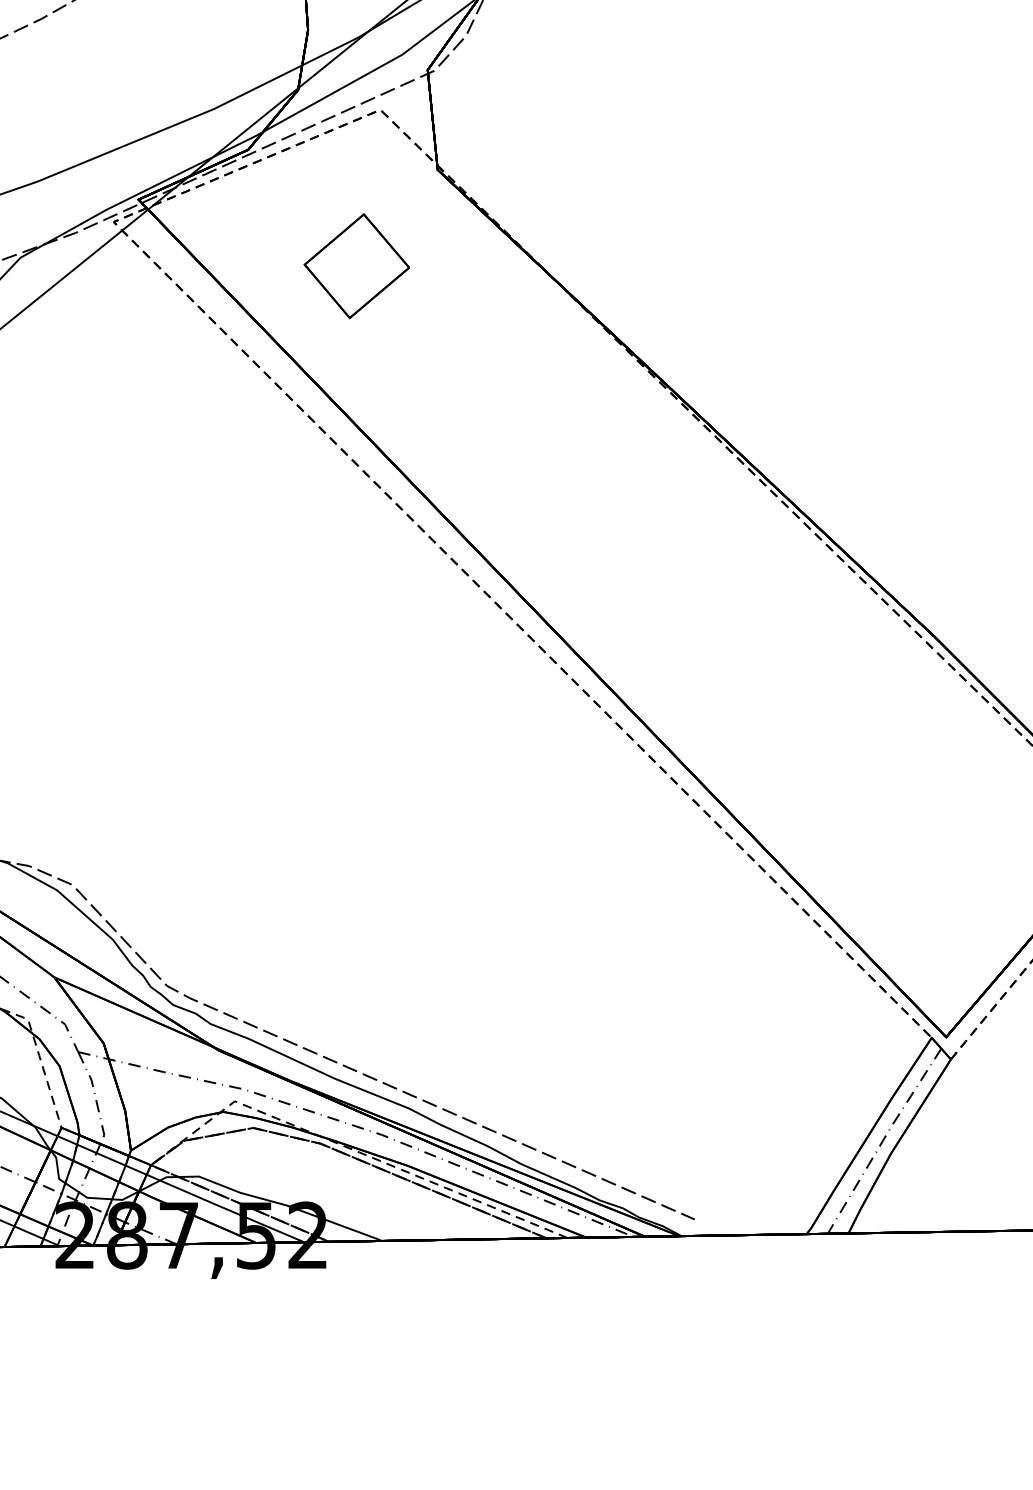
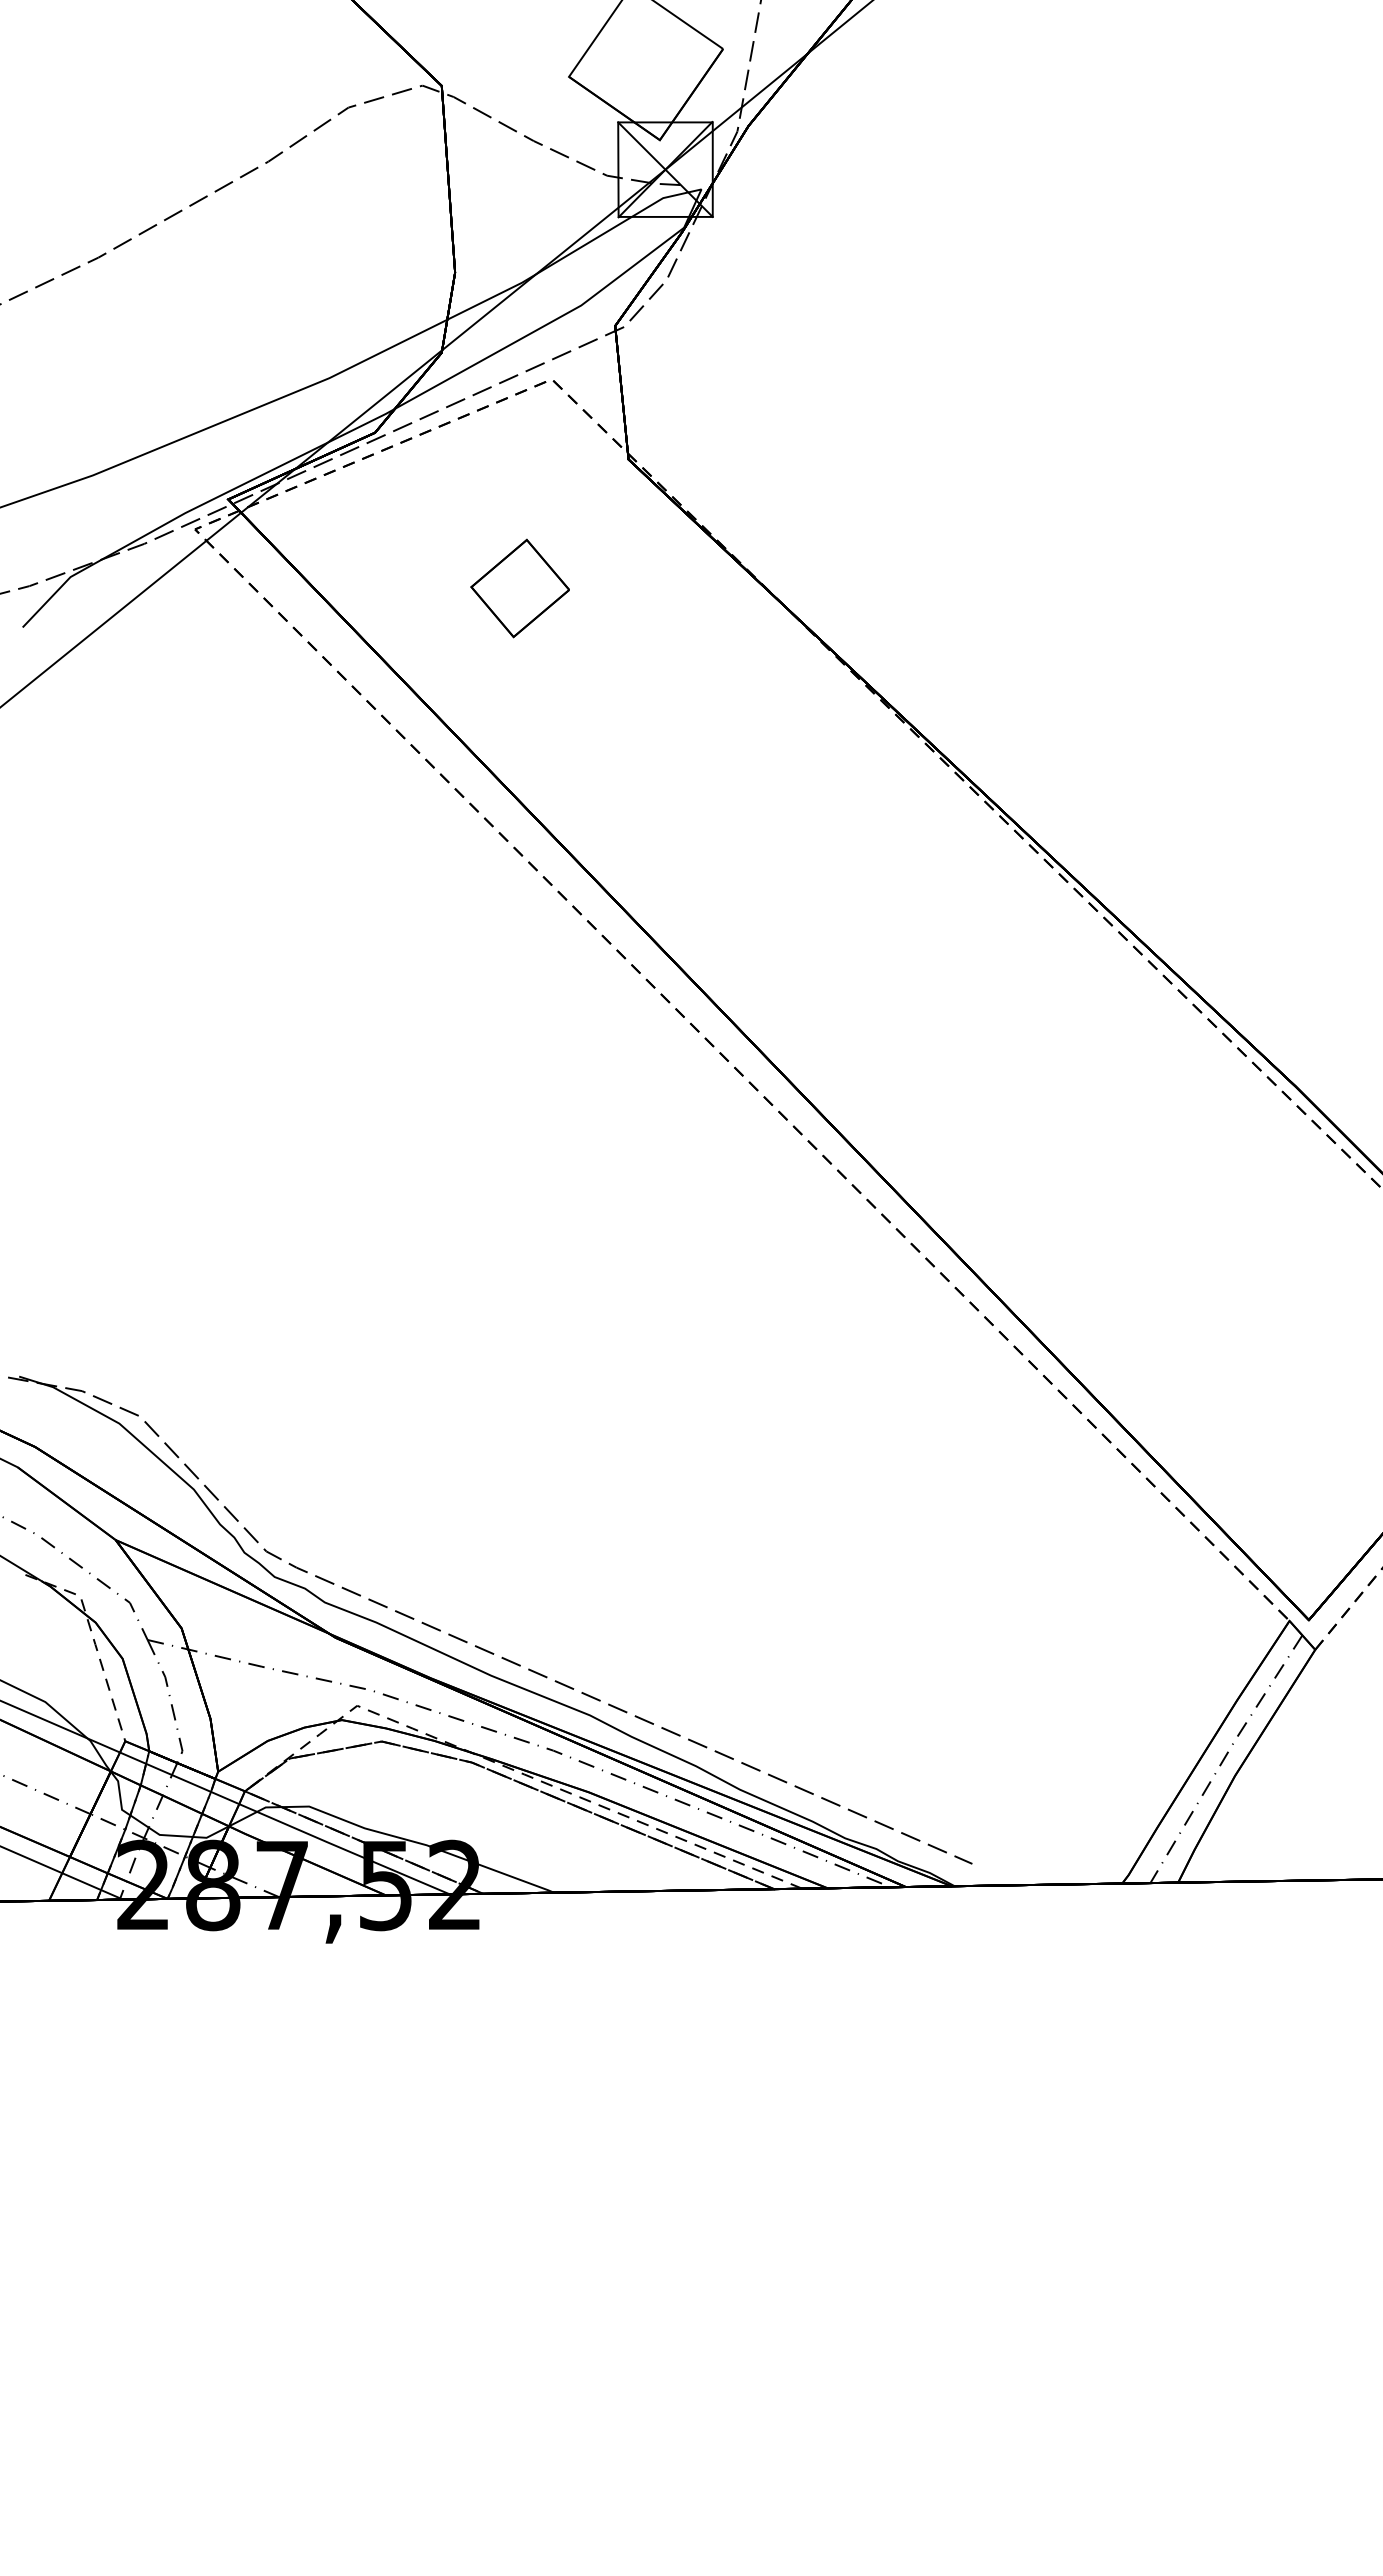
part: (356, 266) -> (519, 588), size x0.7

